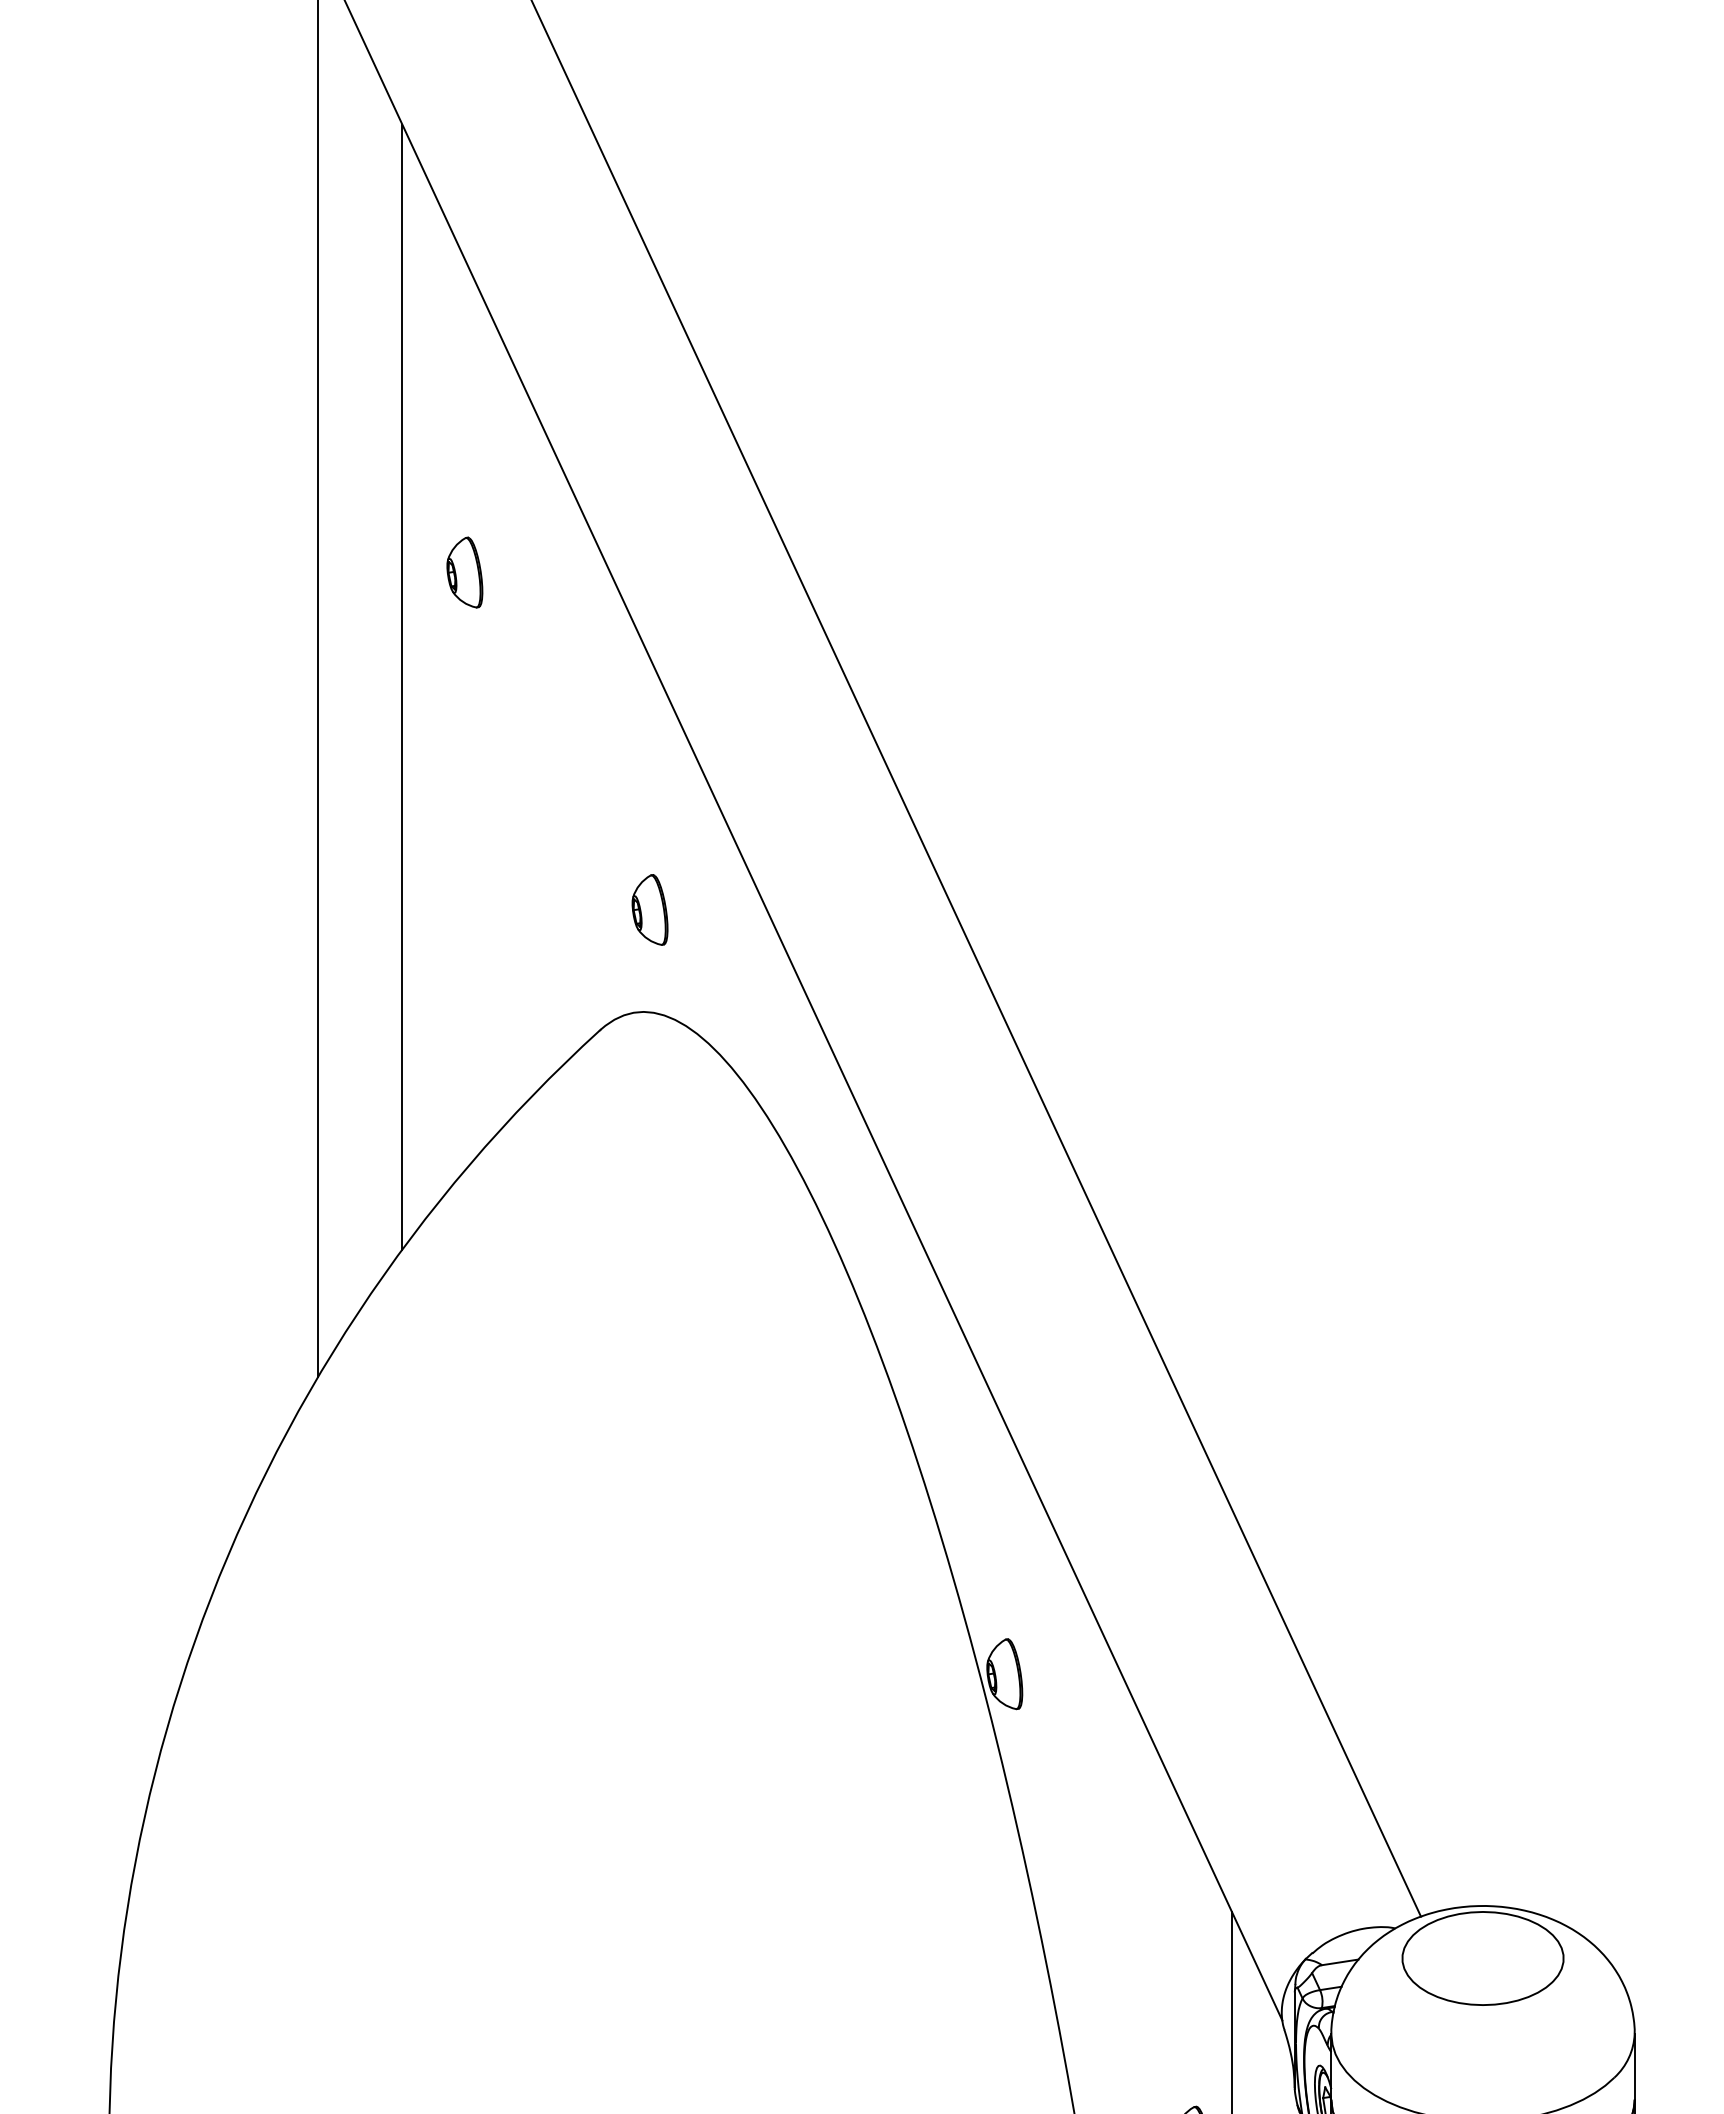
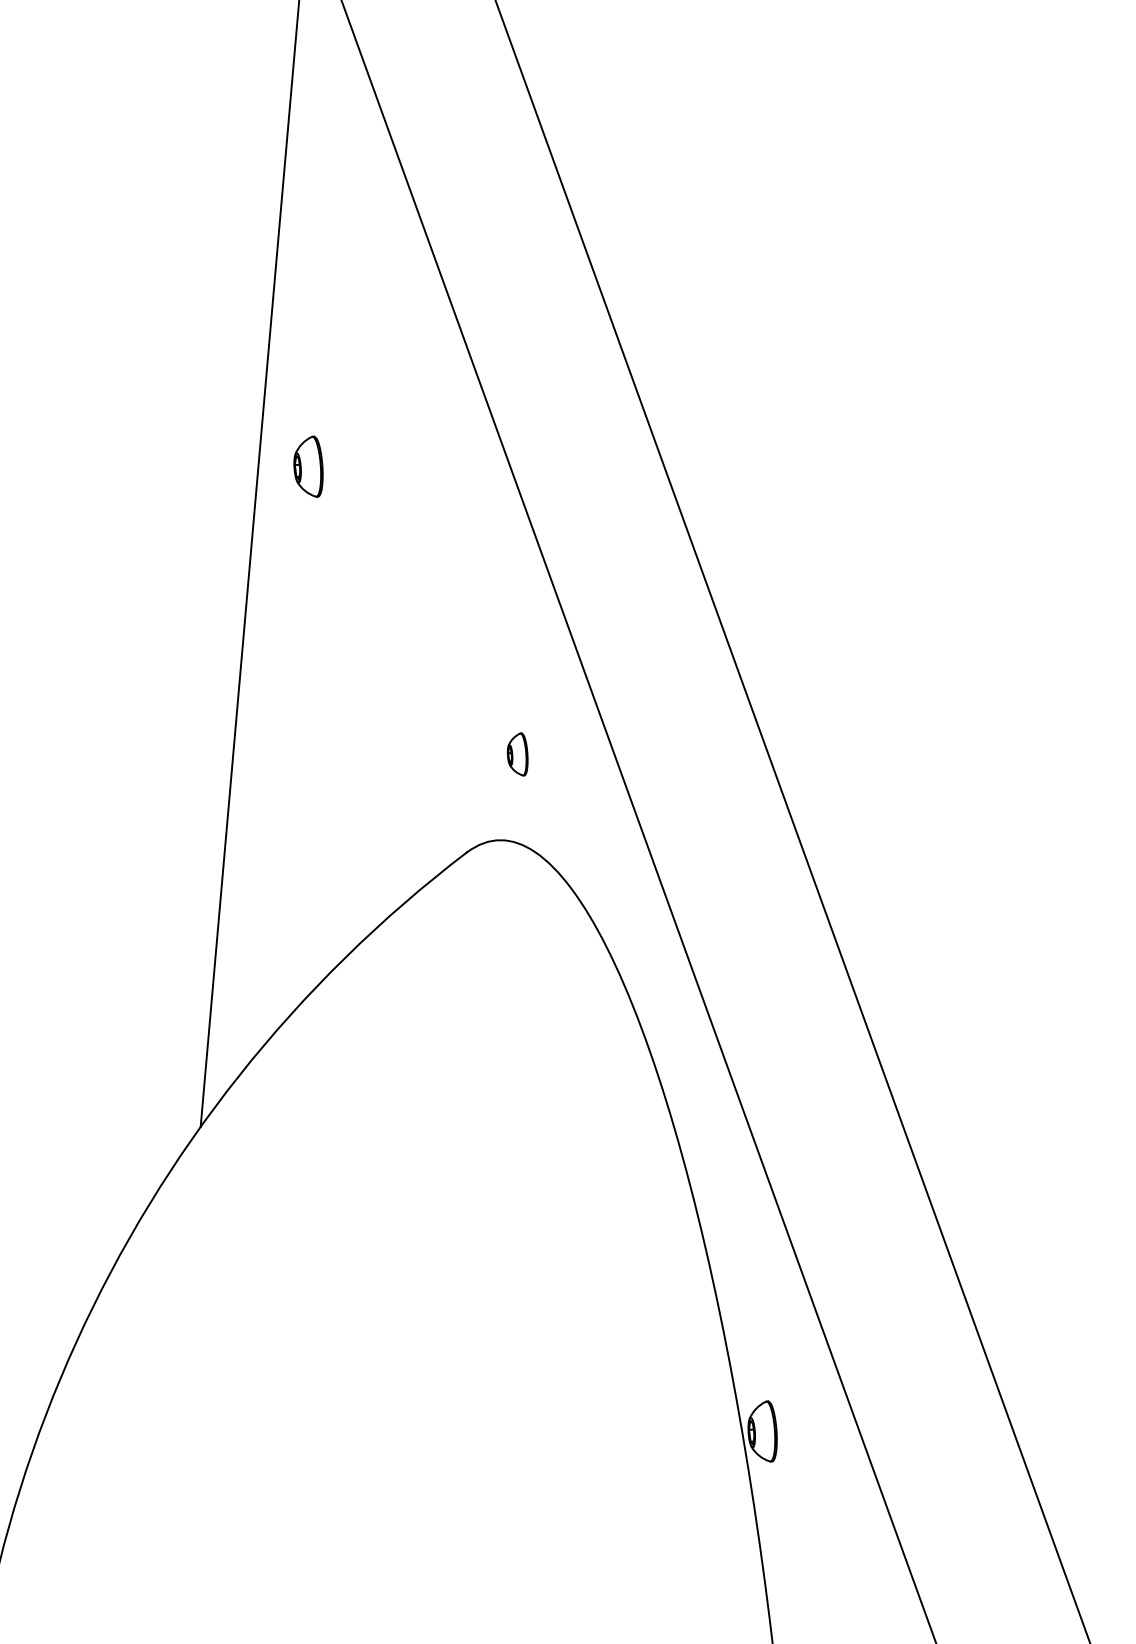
part: (464, 572) -> (308, 466), moved
line: (402, 686) -> (323, 545), removed
part: (649, 909) -> (517, 753), size x0.7

